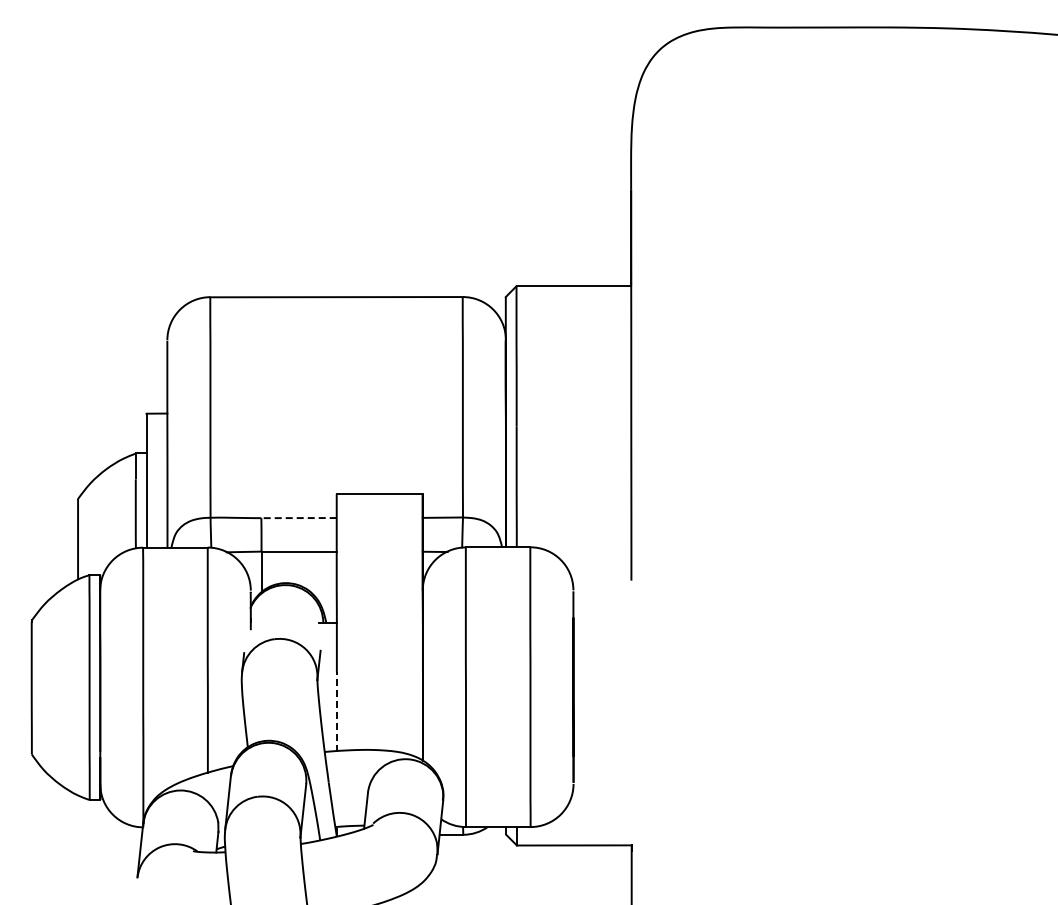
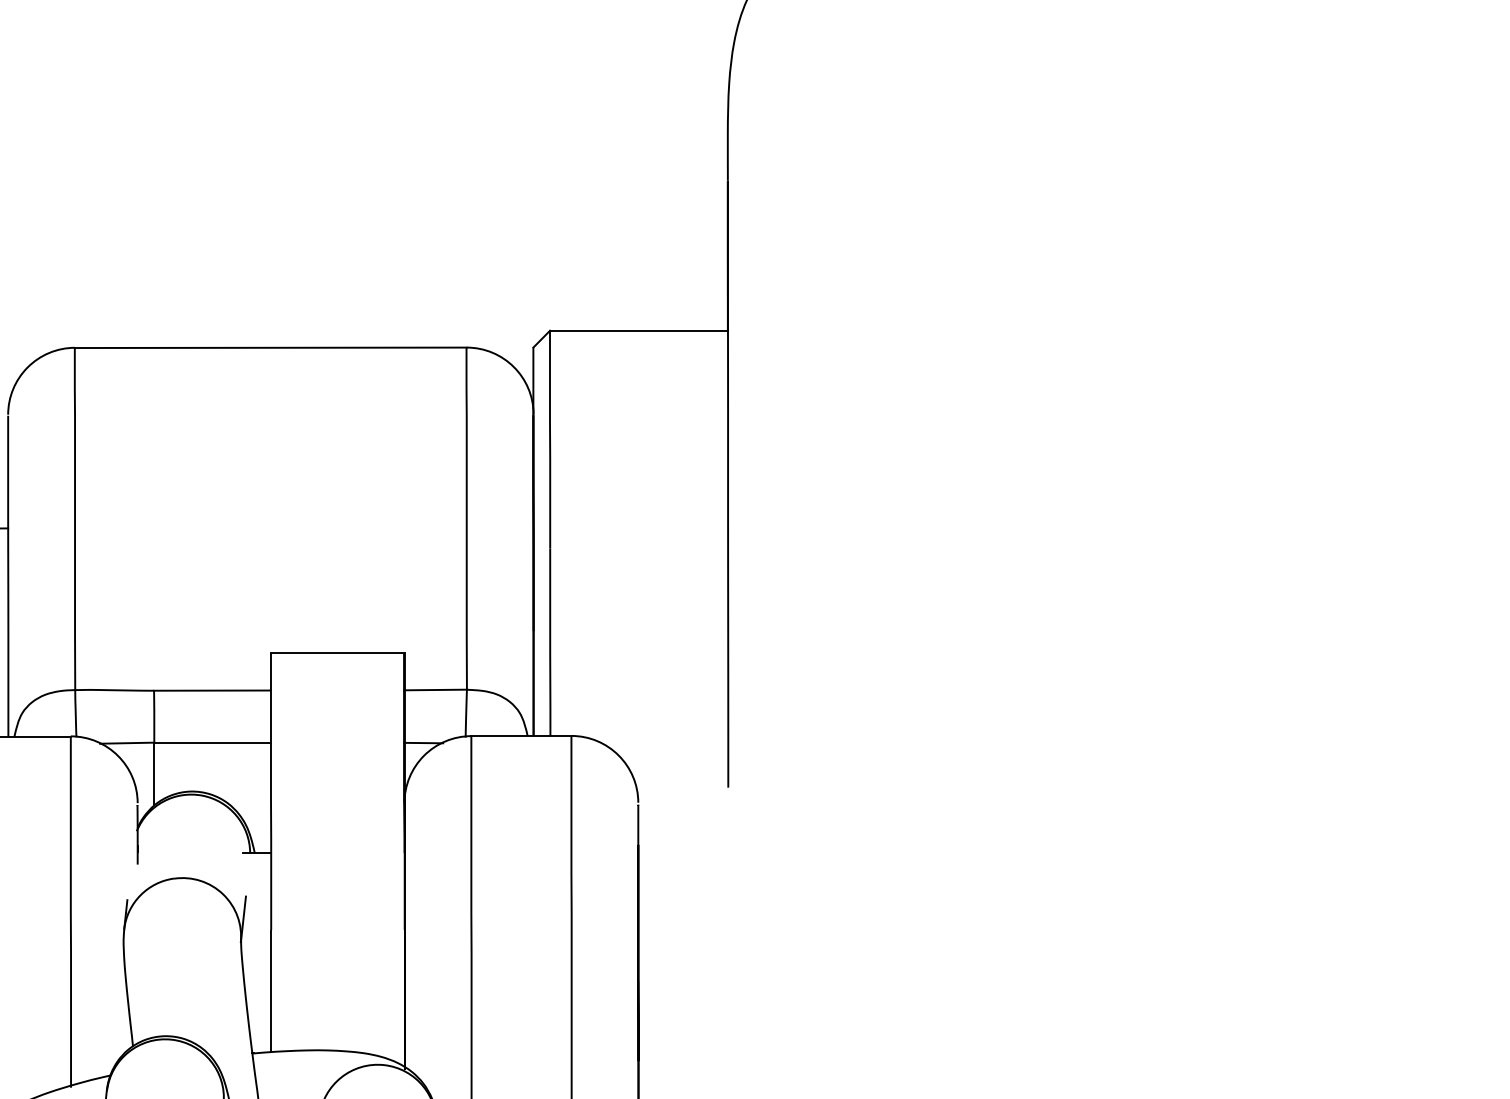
line: (299, 518) -> (213, 691), dashed -> solid
line: (336, 711) -> (270, 990), dashed -> solid

